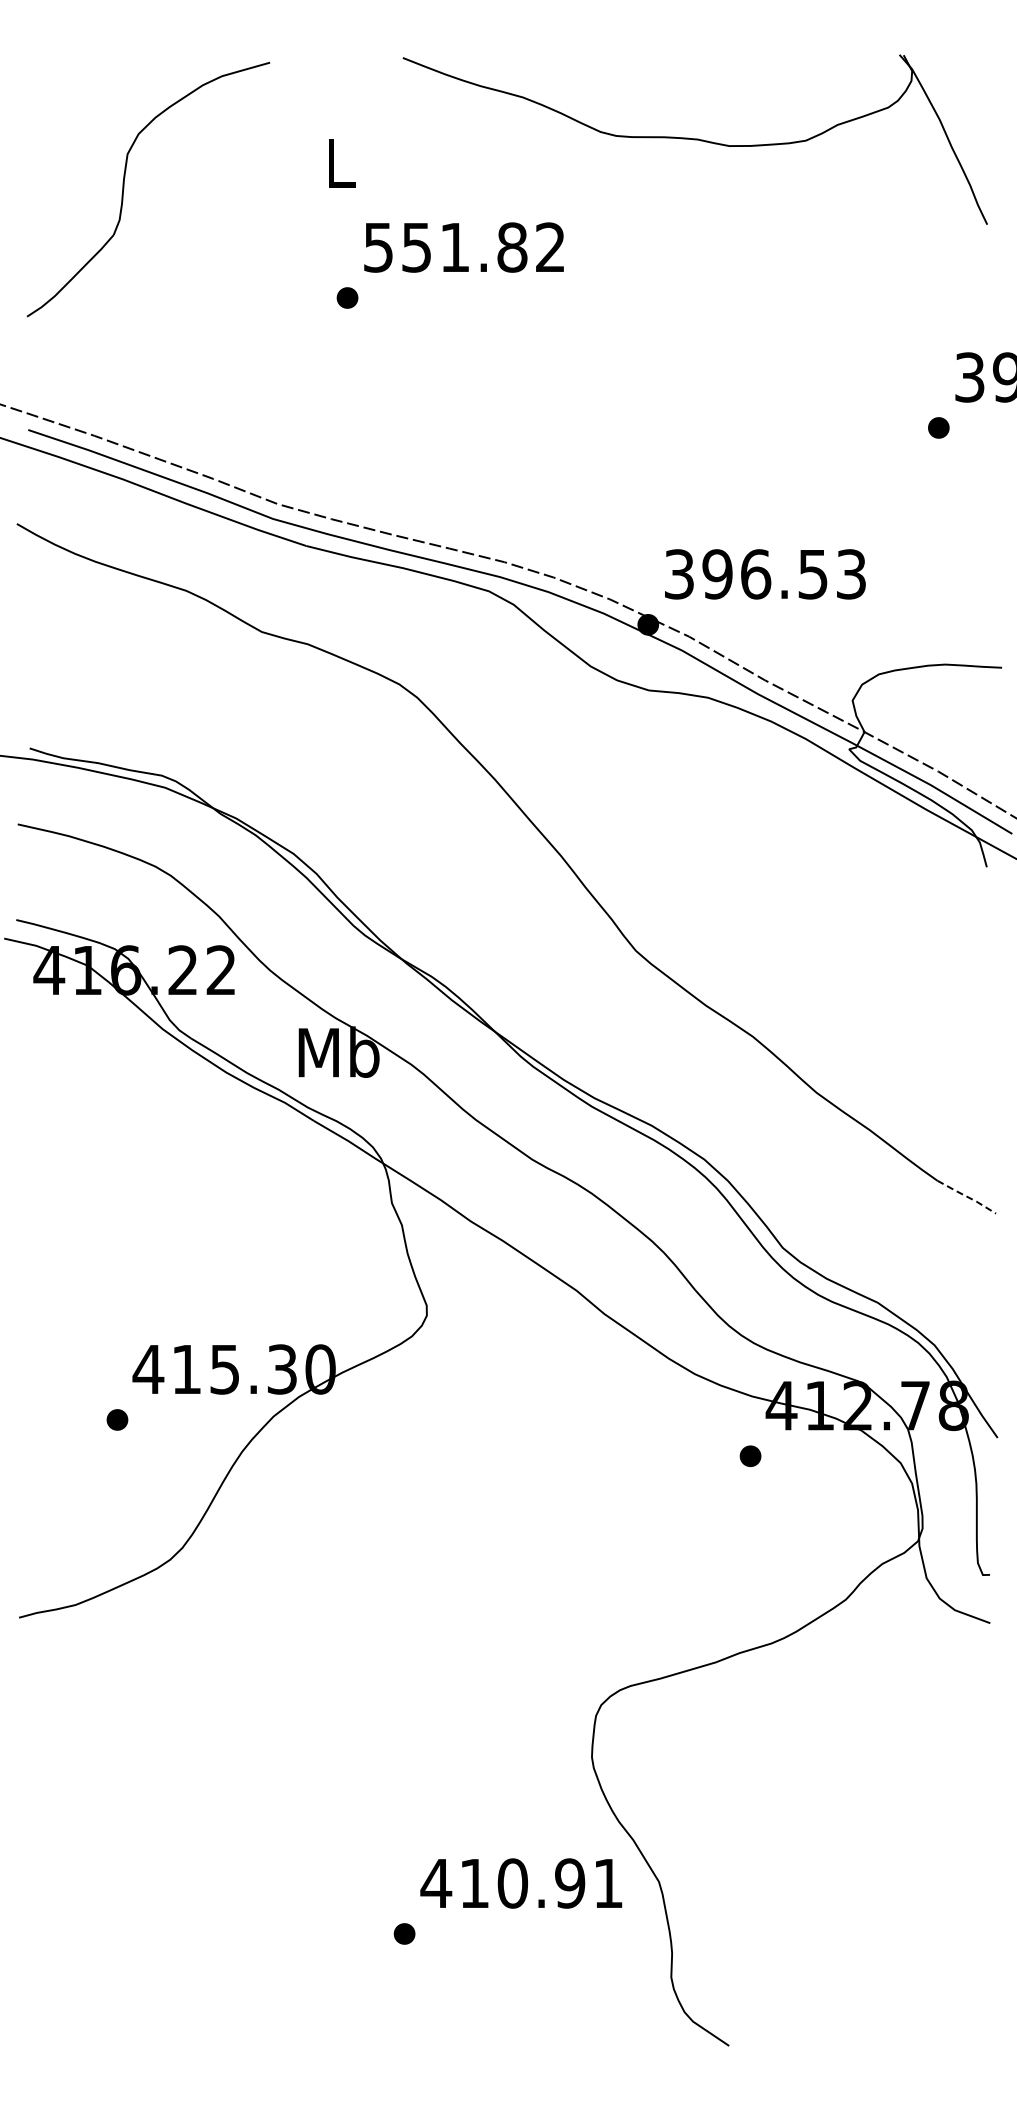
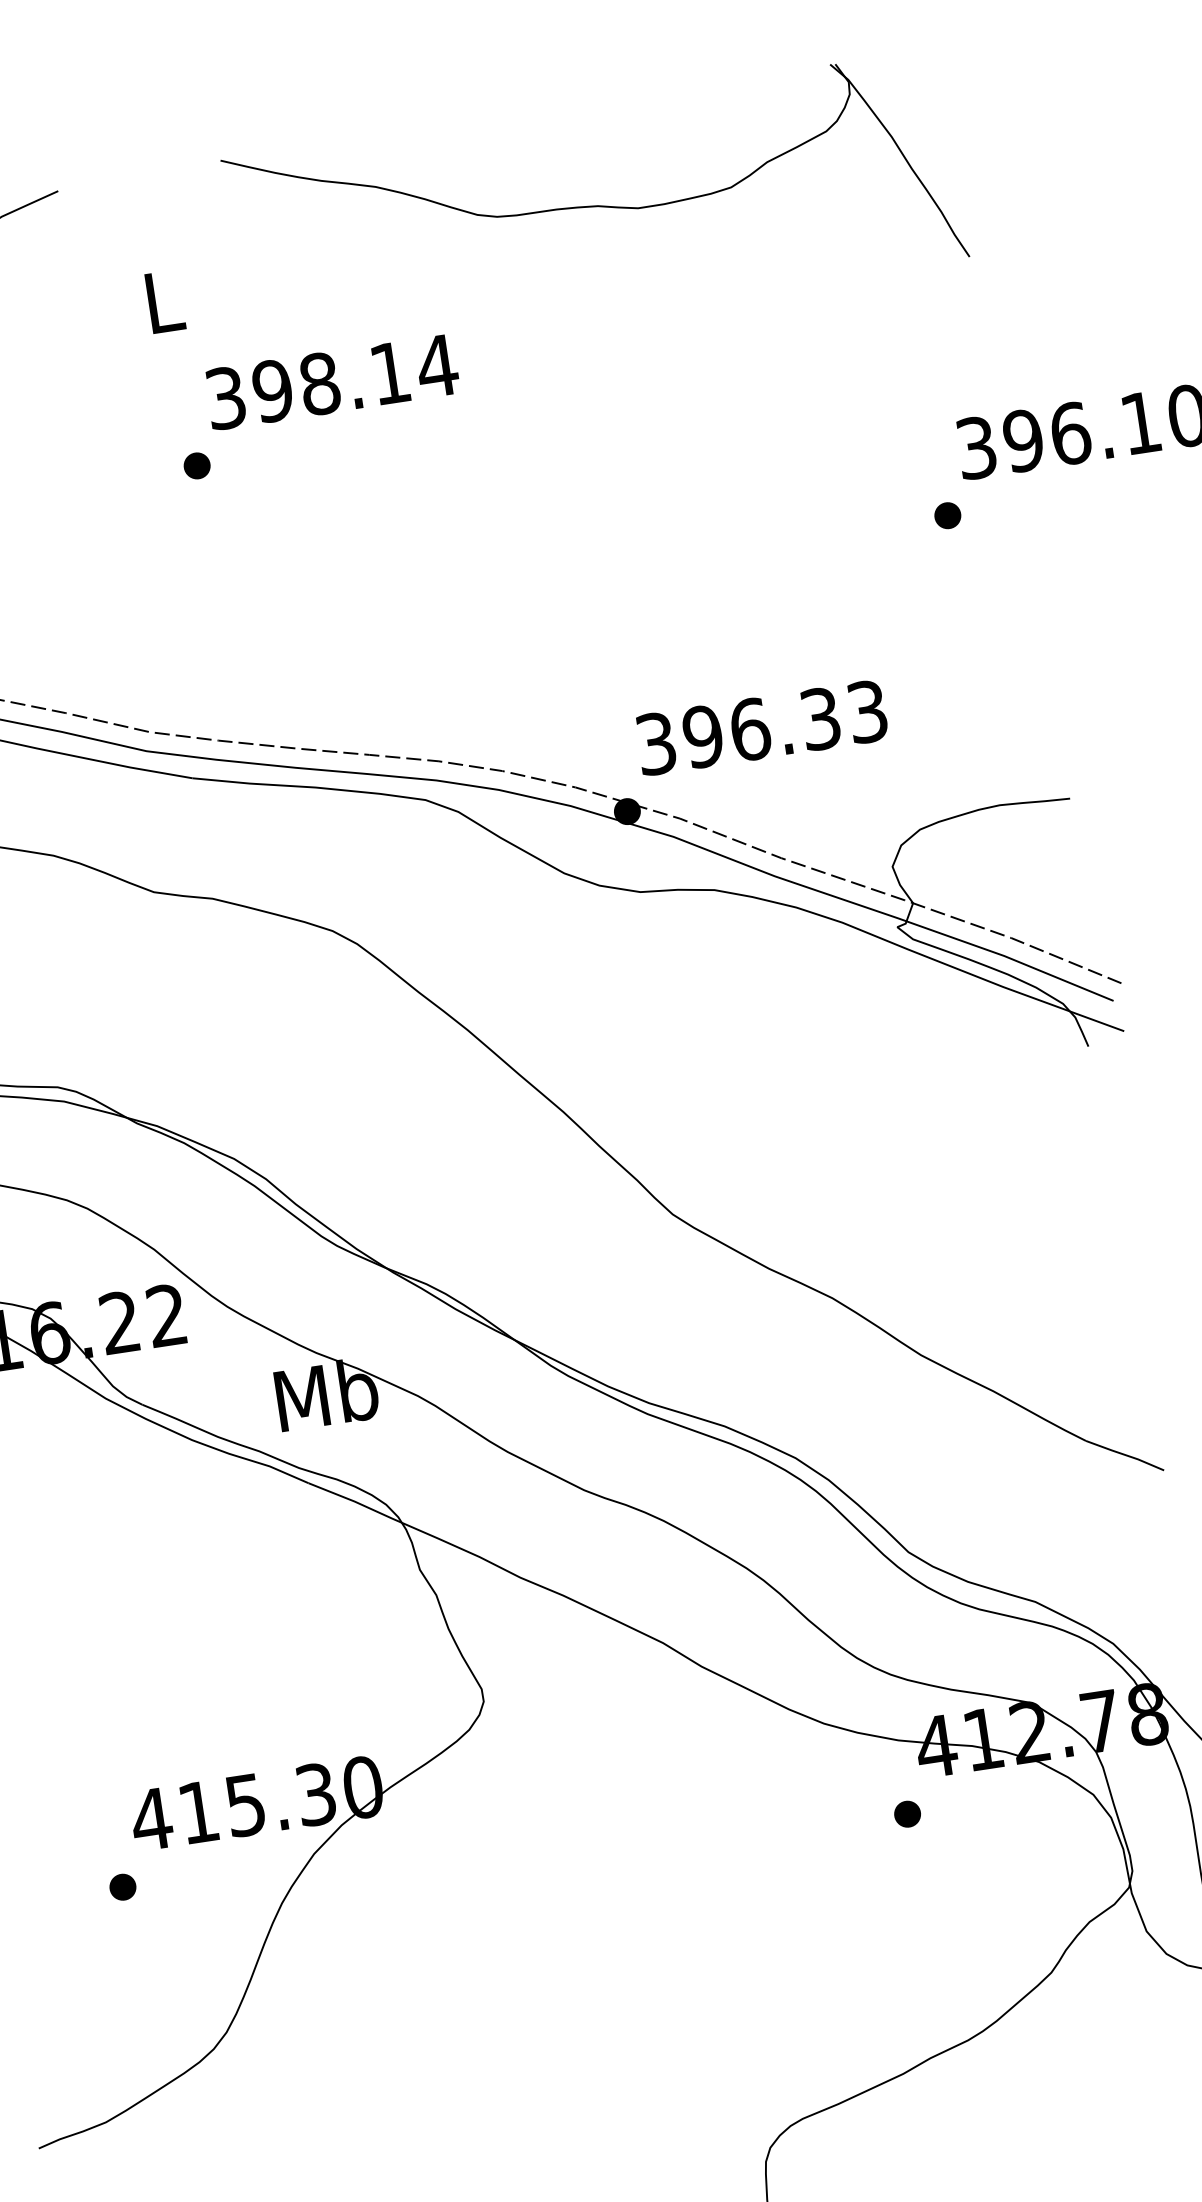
text: (465, 247) -> (332, 381), 551.82 -> 398.14
text: (813, 573) -> (820, 717), 396.53 -> 396.33
line: (967, 1196) -> (1125, 1454), dashed -> solid

